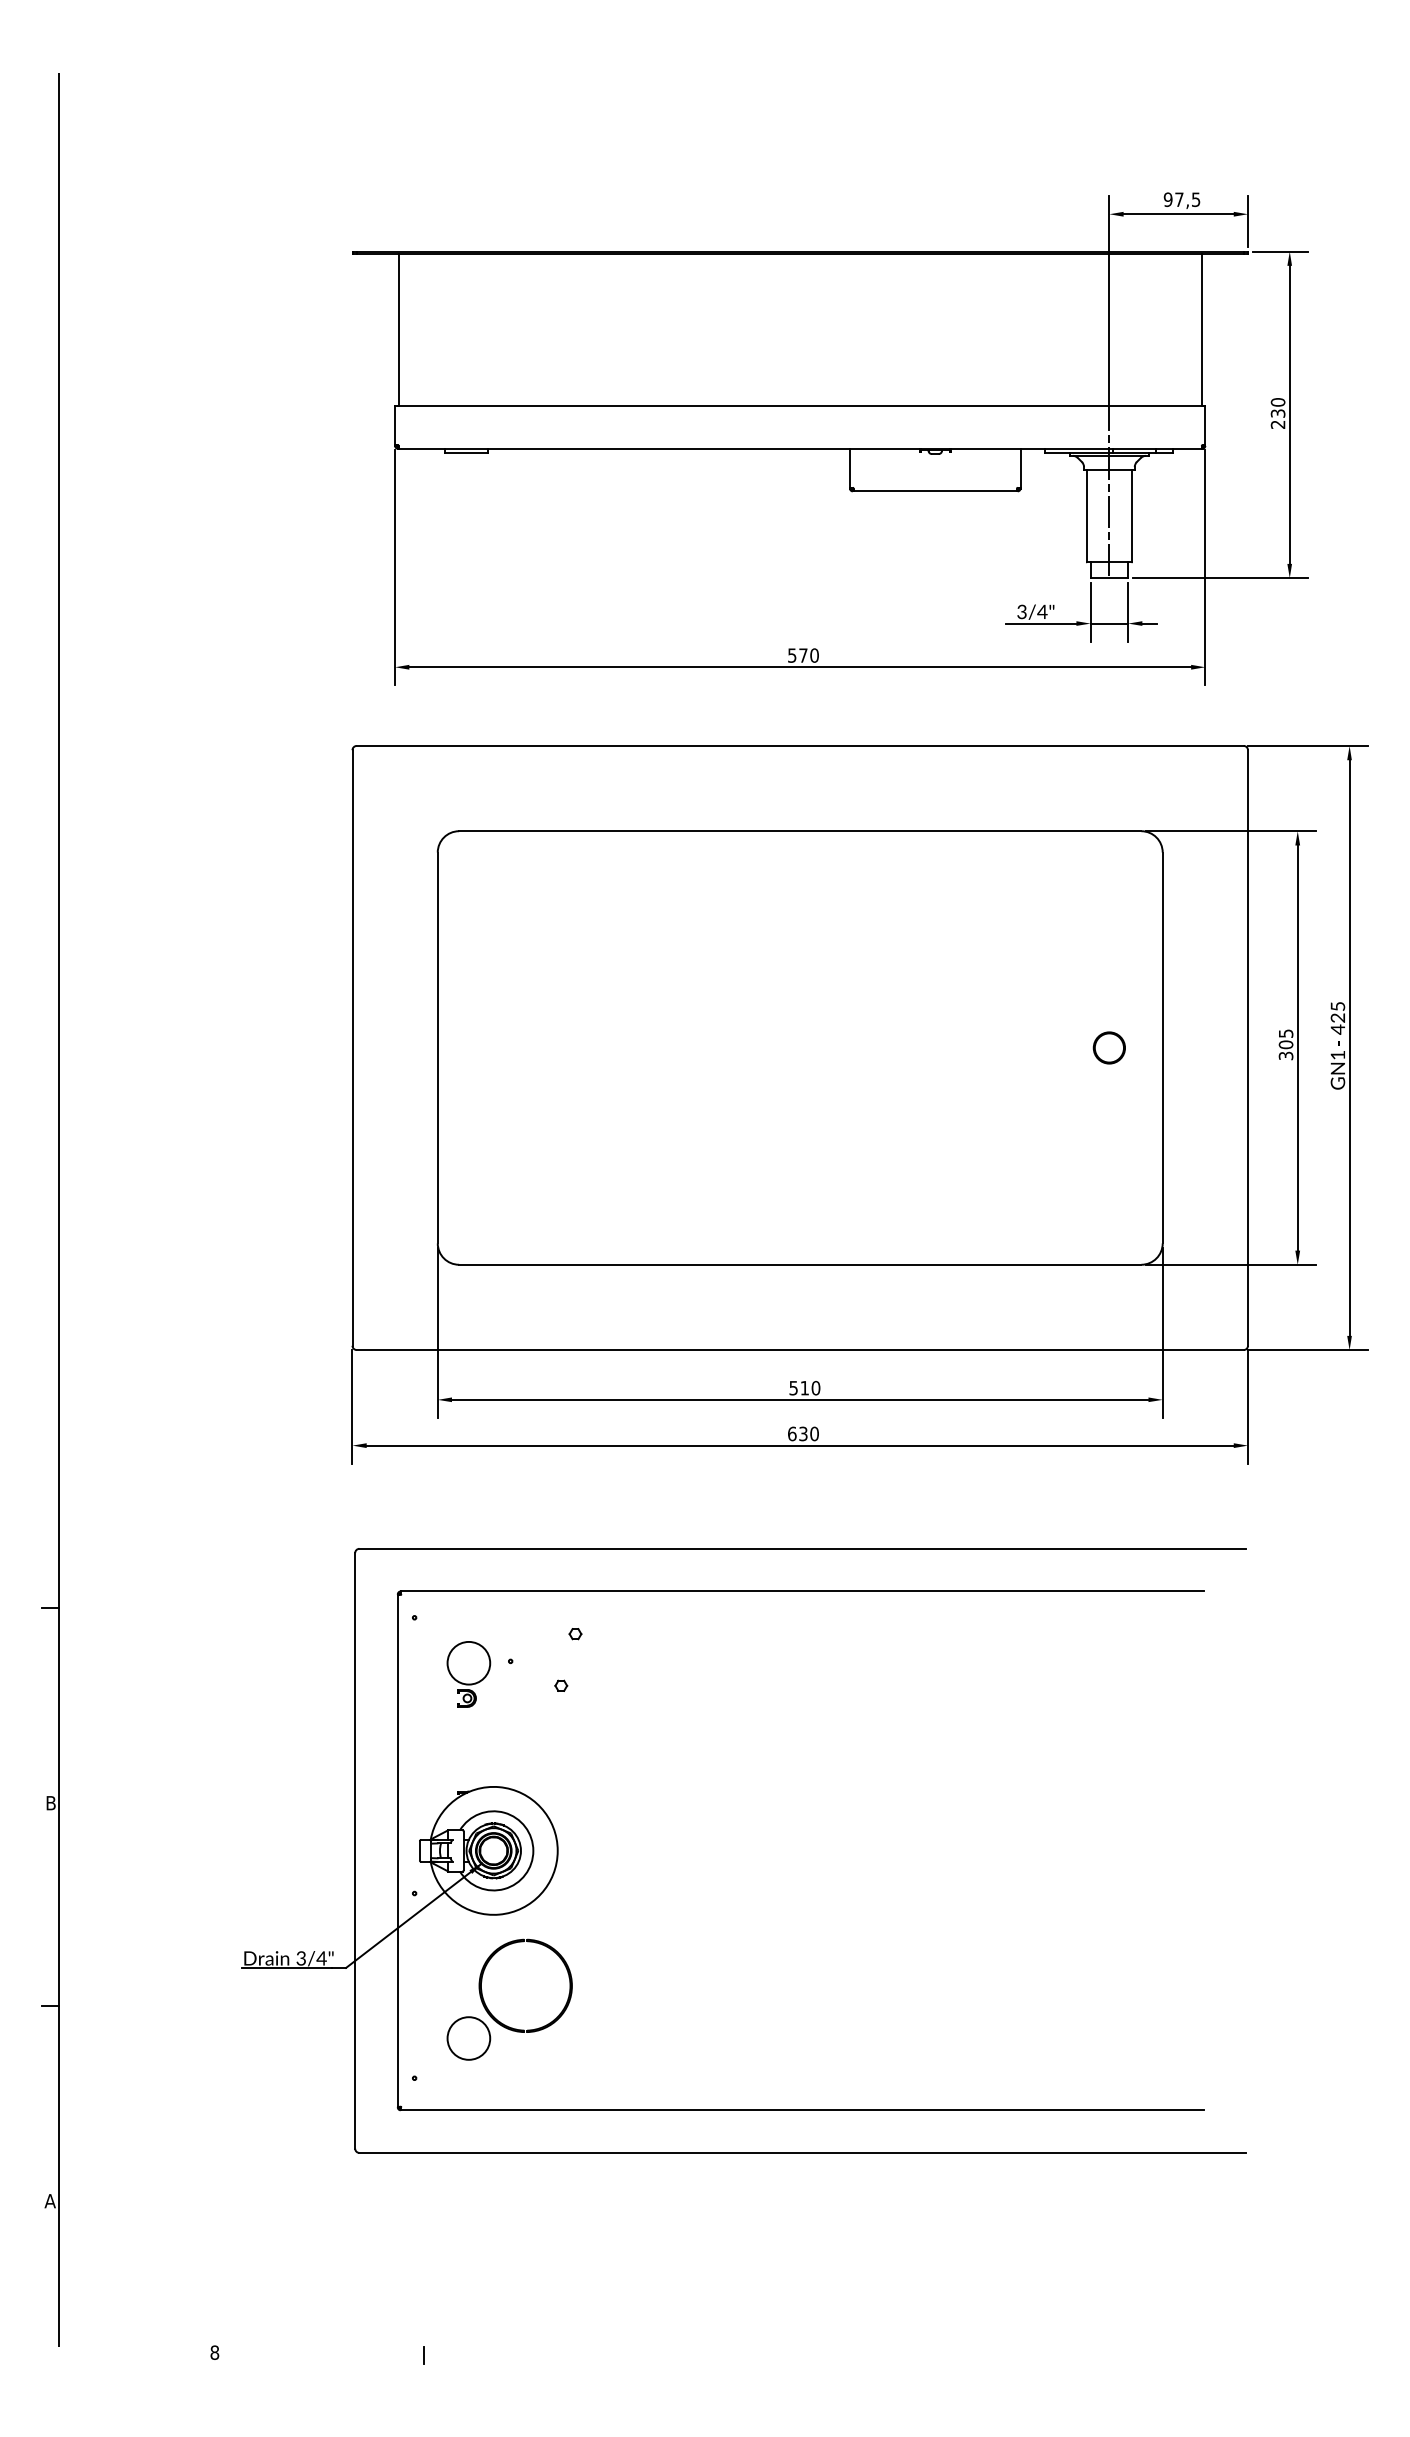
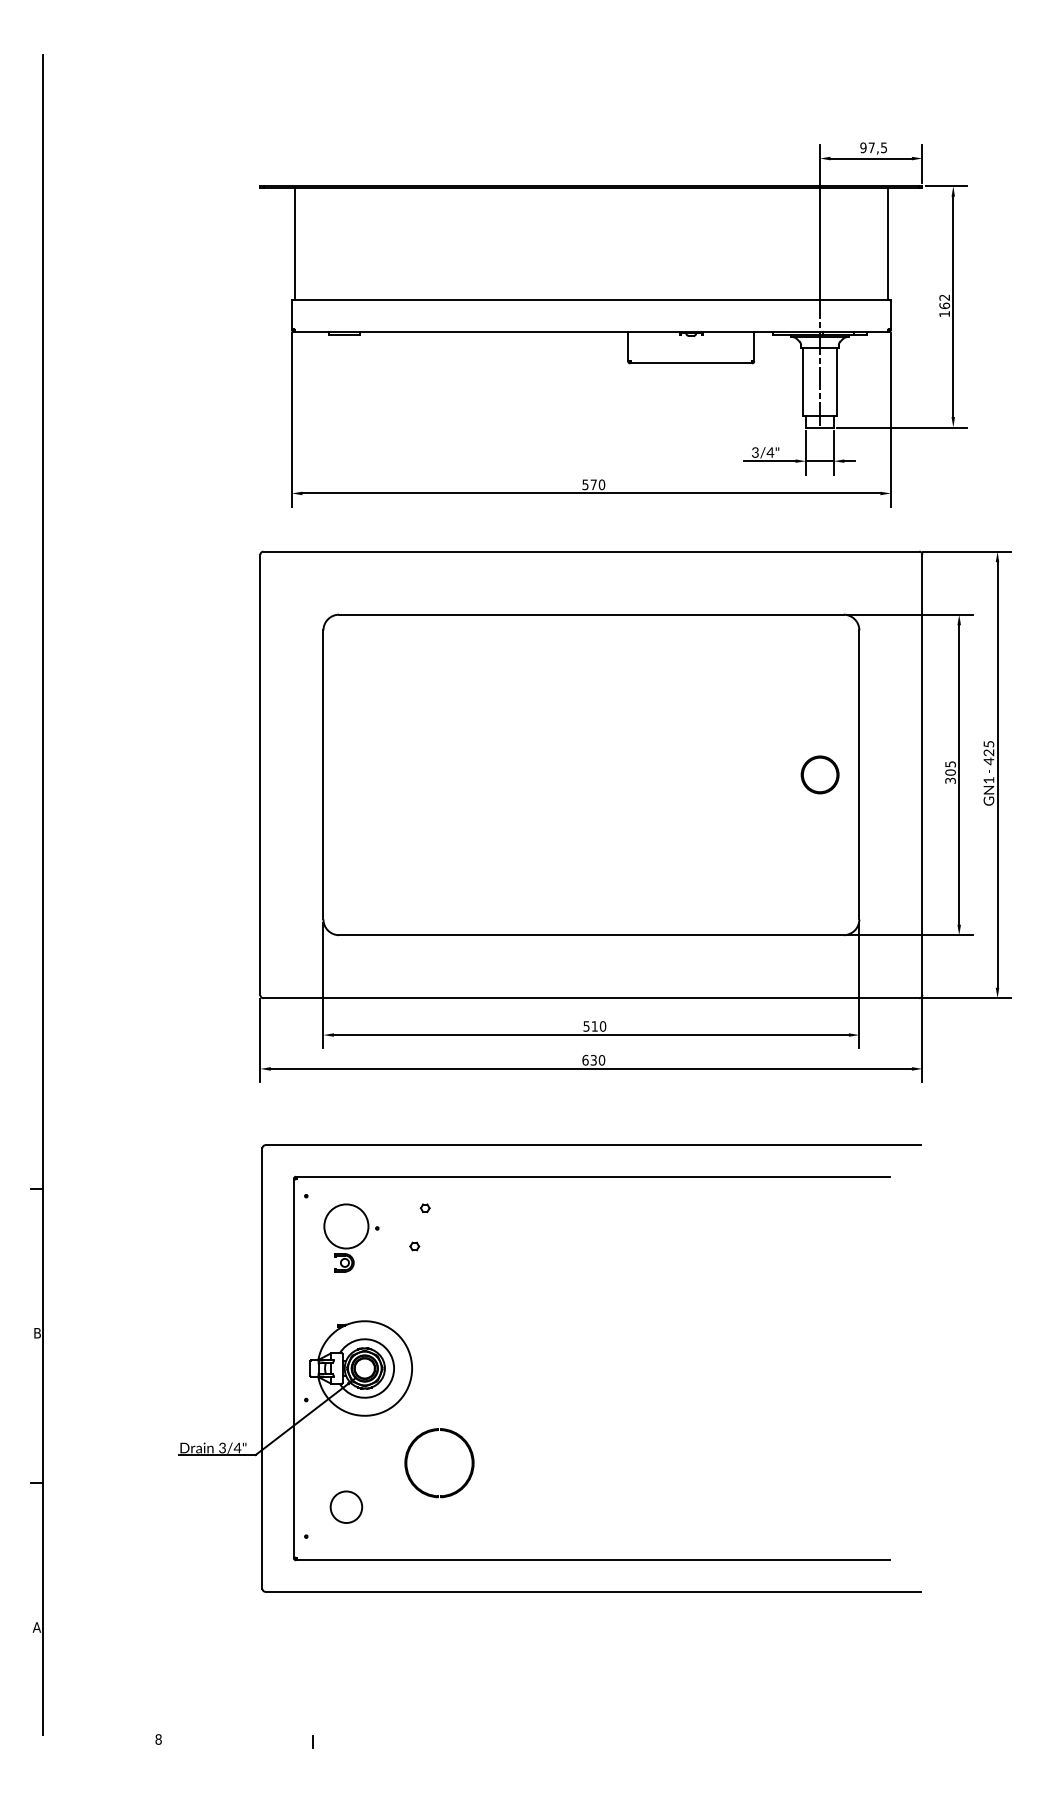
text: (1277, 413) -> (944, 305), 230 -> 162
circle: (1108, 1047) -> (819, 774), size x1.6
part: (468, 1674) -> (346, 1238), size x1.4
part: (516, 1943) -> (432, 1431), moved

